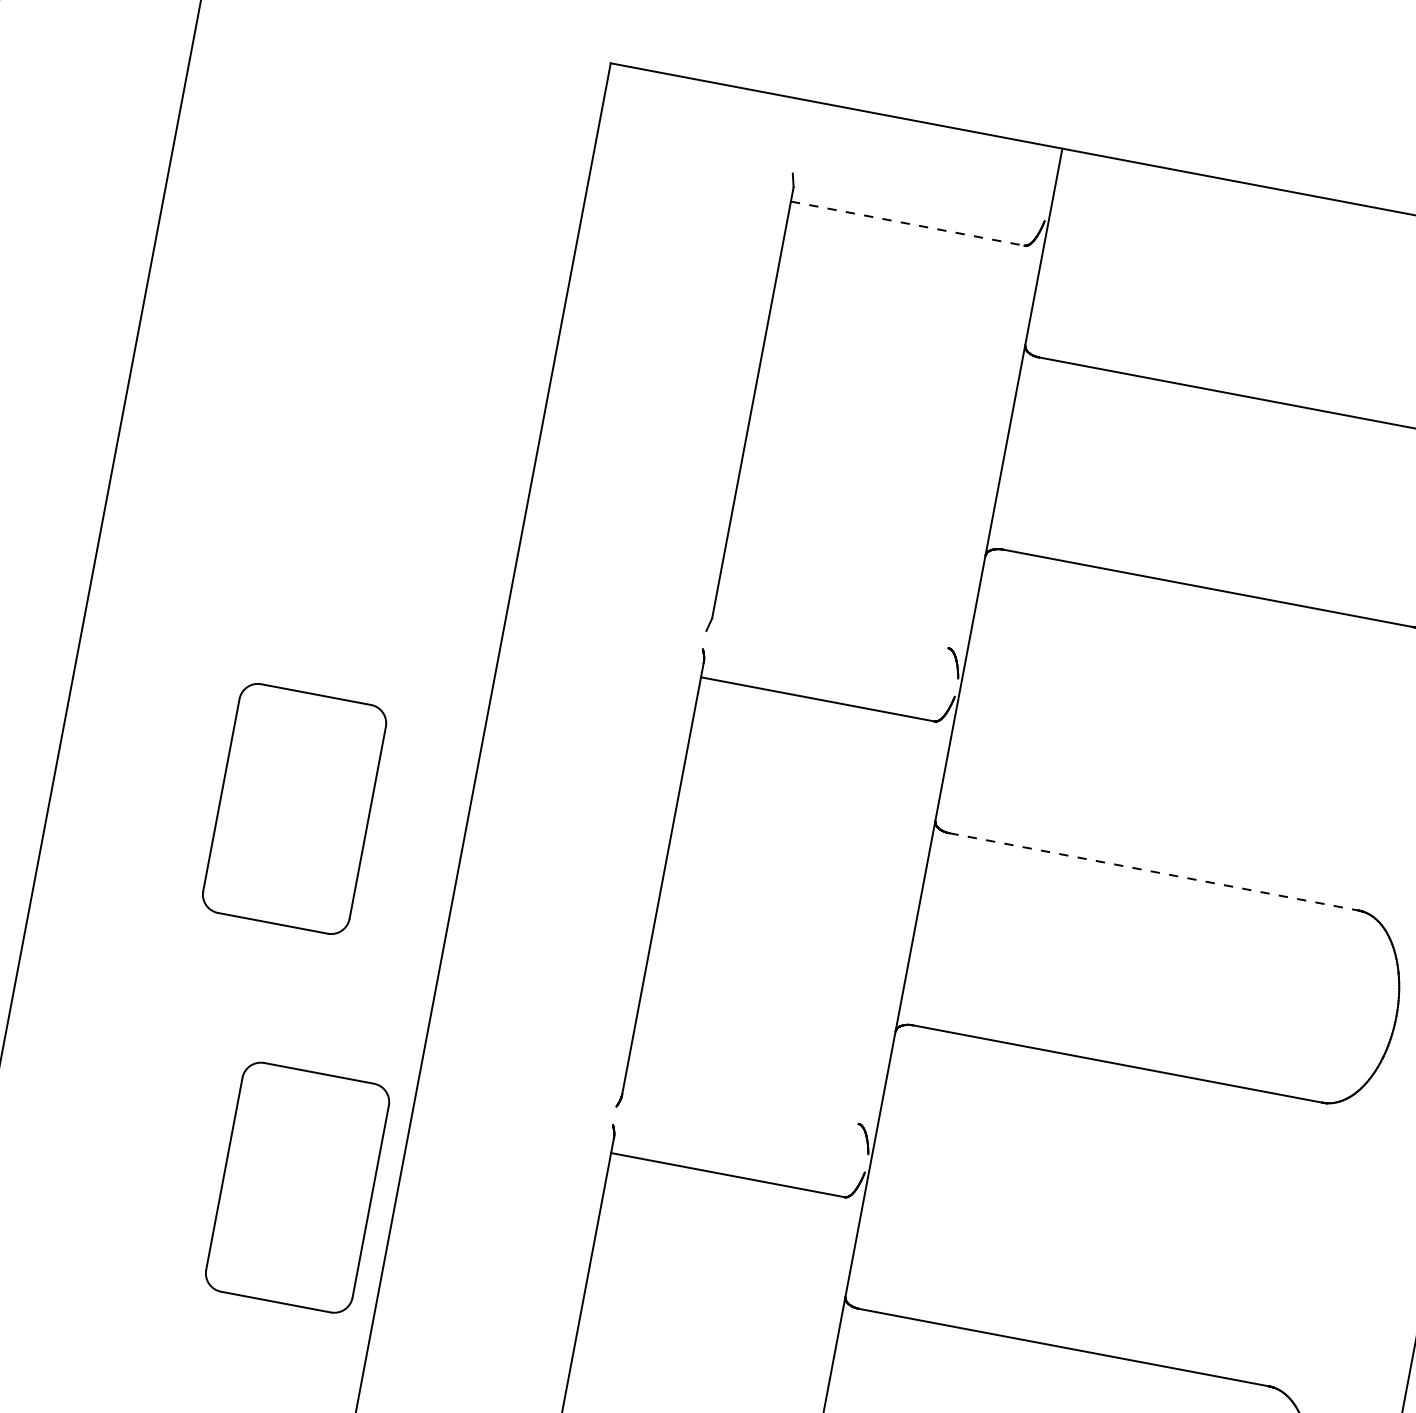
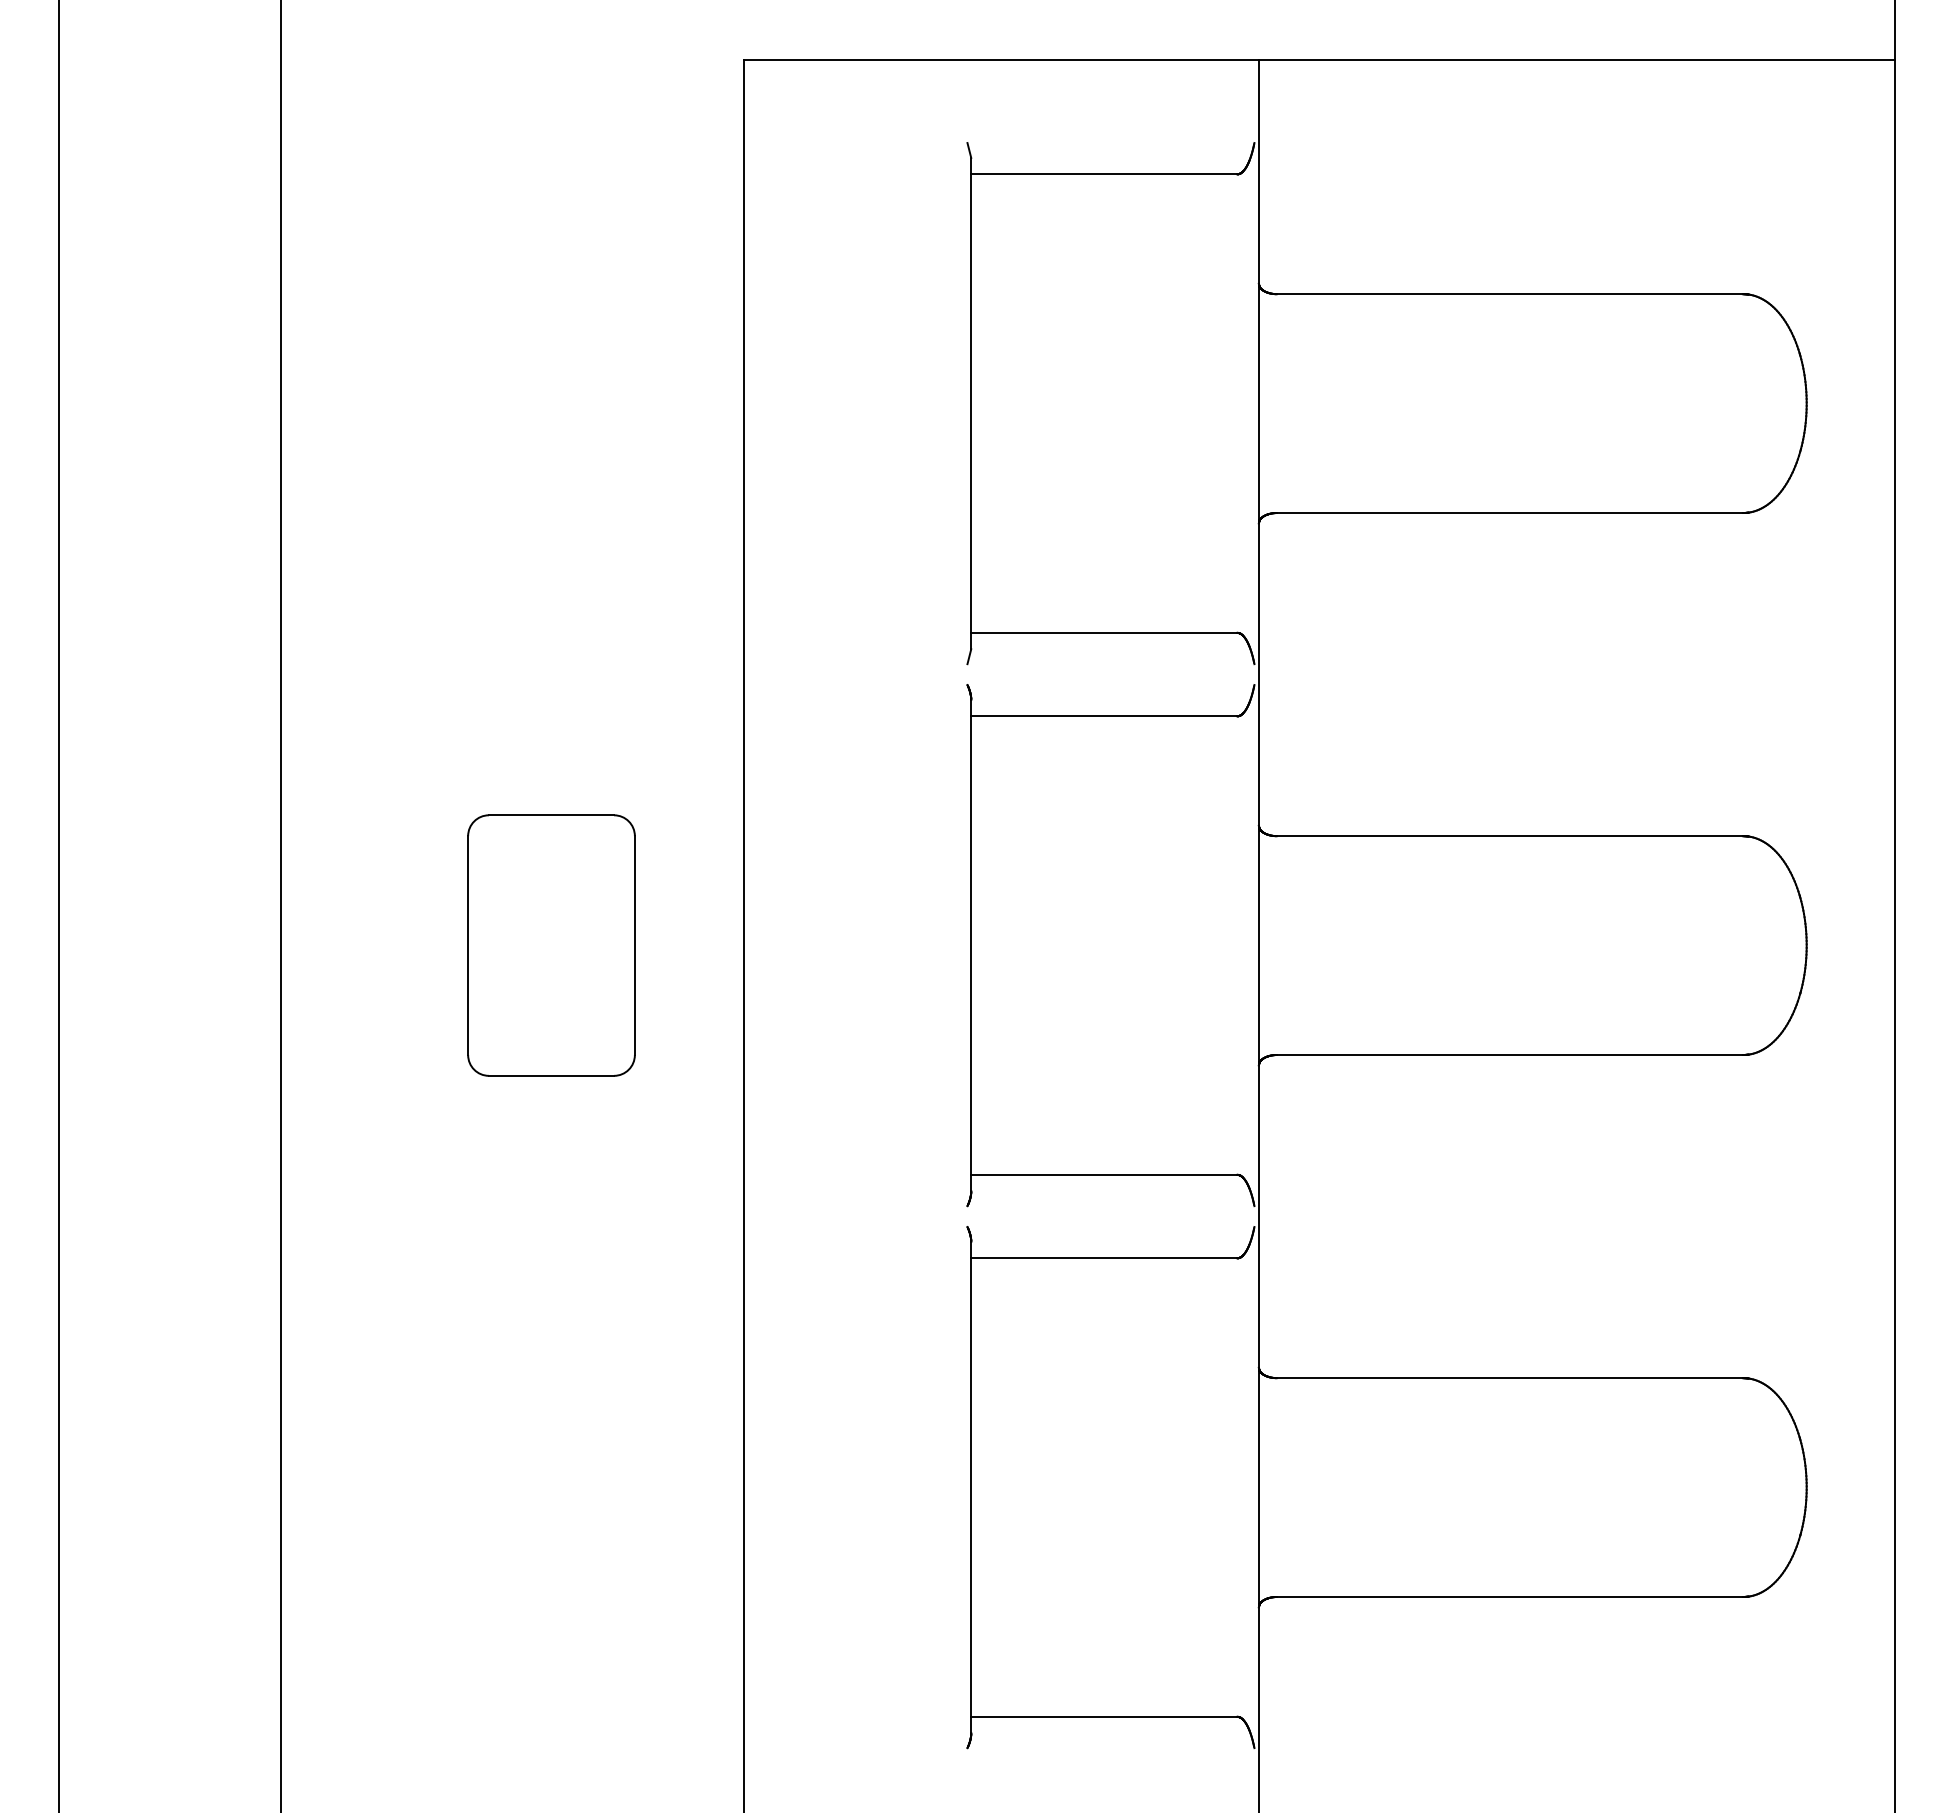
line: (907, 223) -> (1104, 174), dashed -> solid
line: (831, 625) -> (1104, 632), added
line: (1153, 872) -> (1509, 836), dashed -> solid
line: (741, 1101) -> (1104, 1174), added
part: (297, 1187) -> (633, 1361), removed

